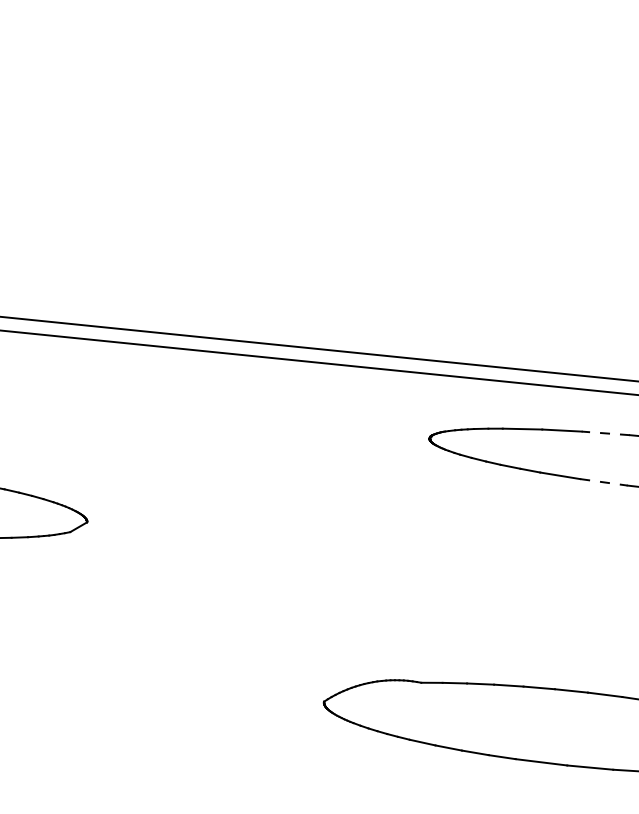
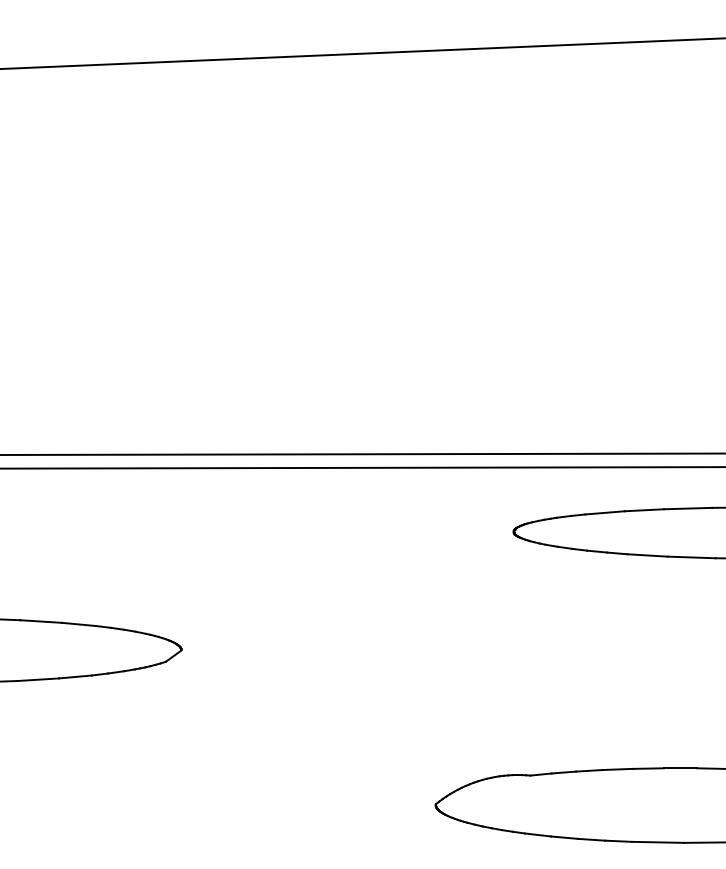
line: (604, 433) -> (687, 508), dashed -> solid
line: (603, 482) -> (691, 557), dashed -> solid

